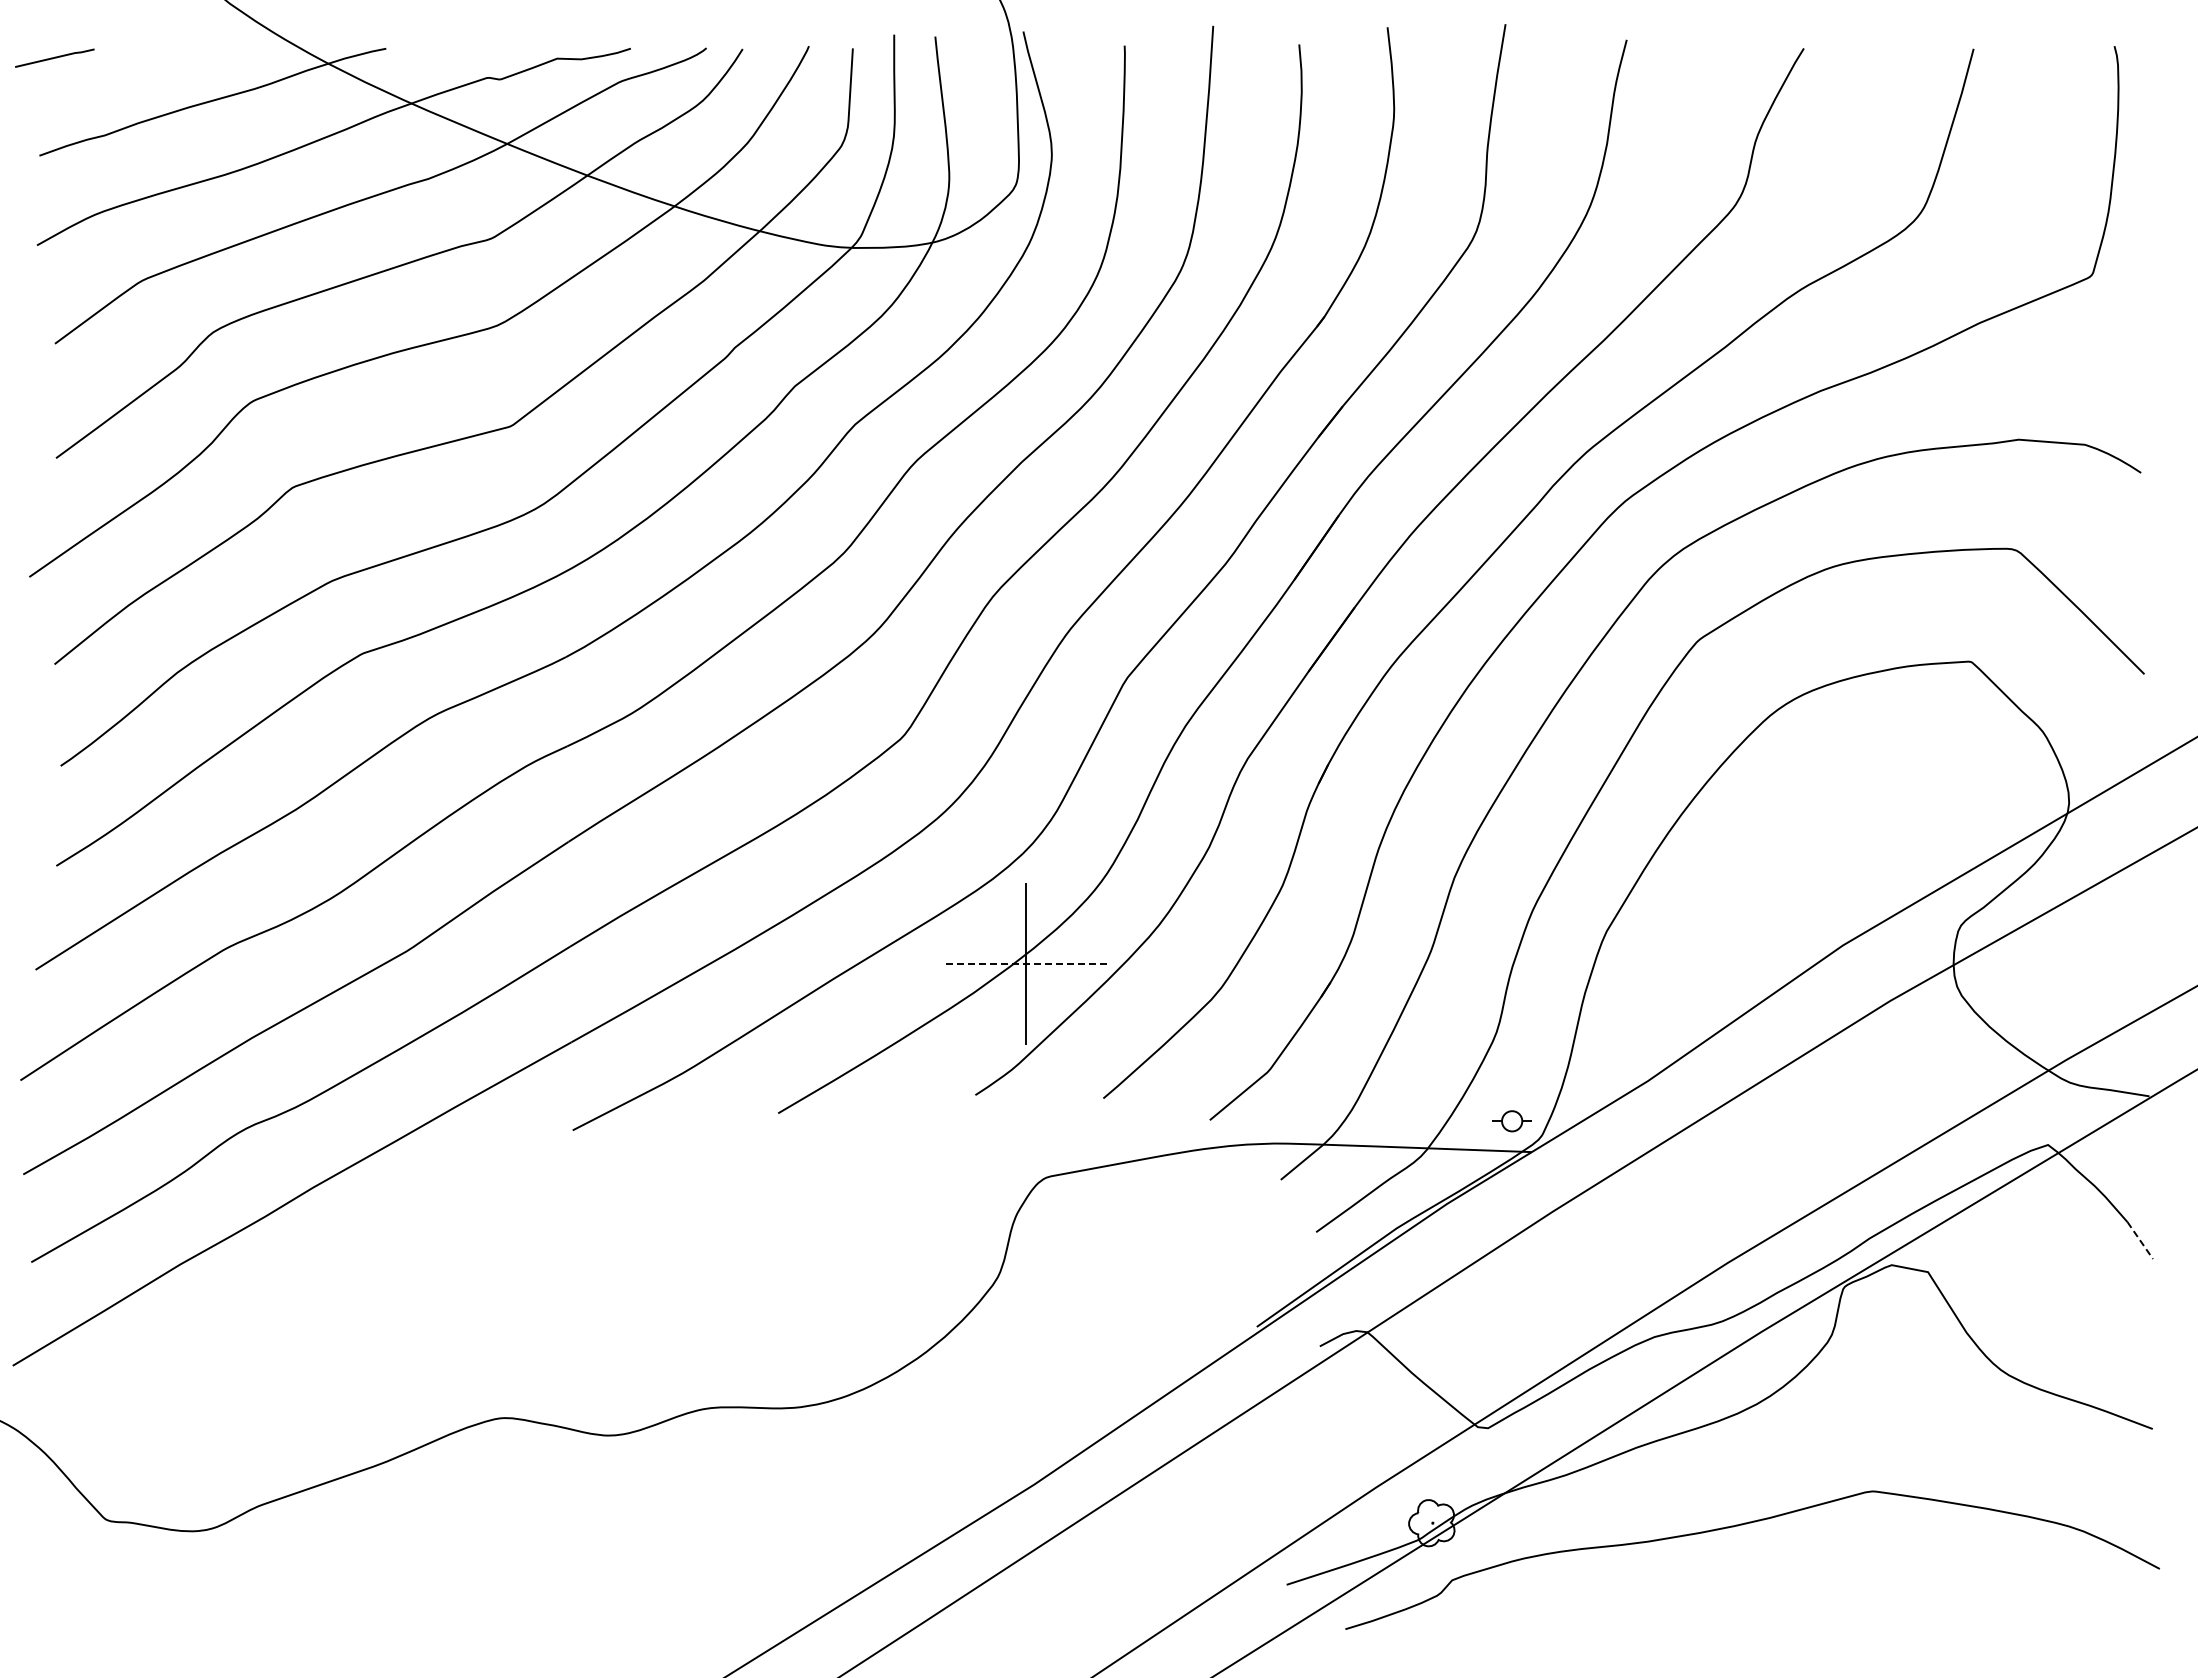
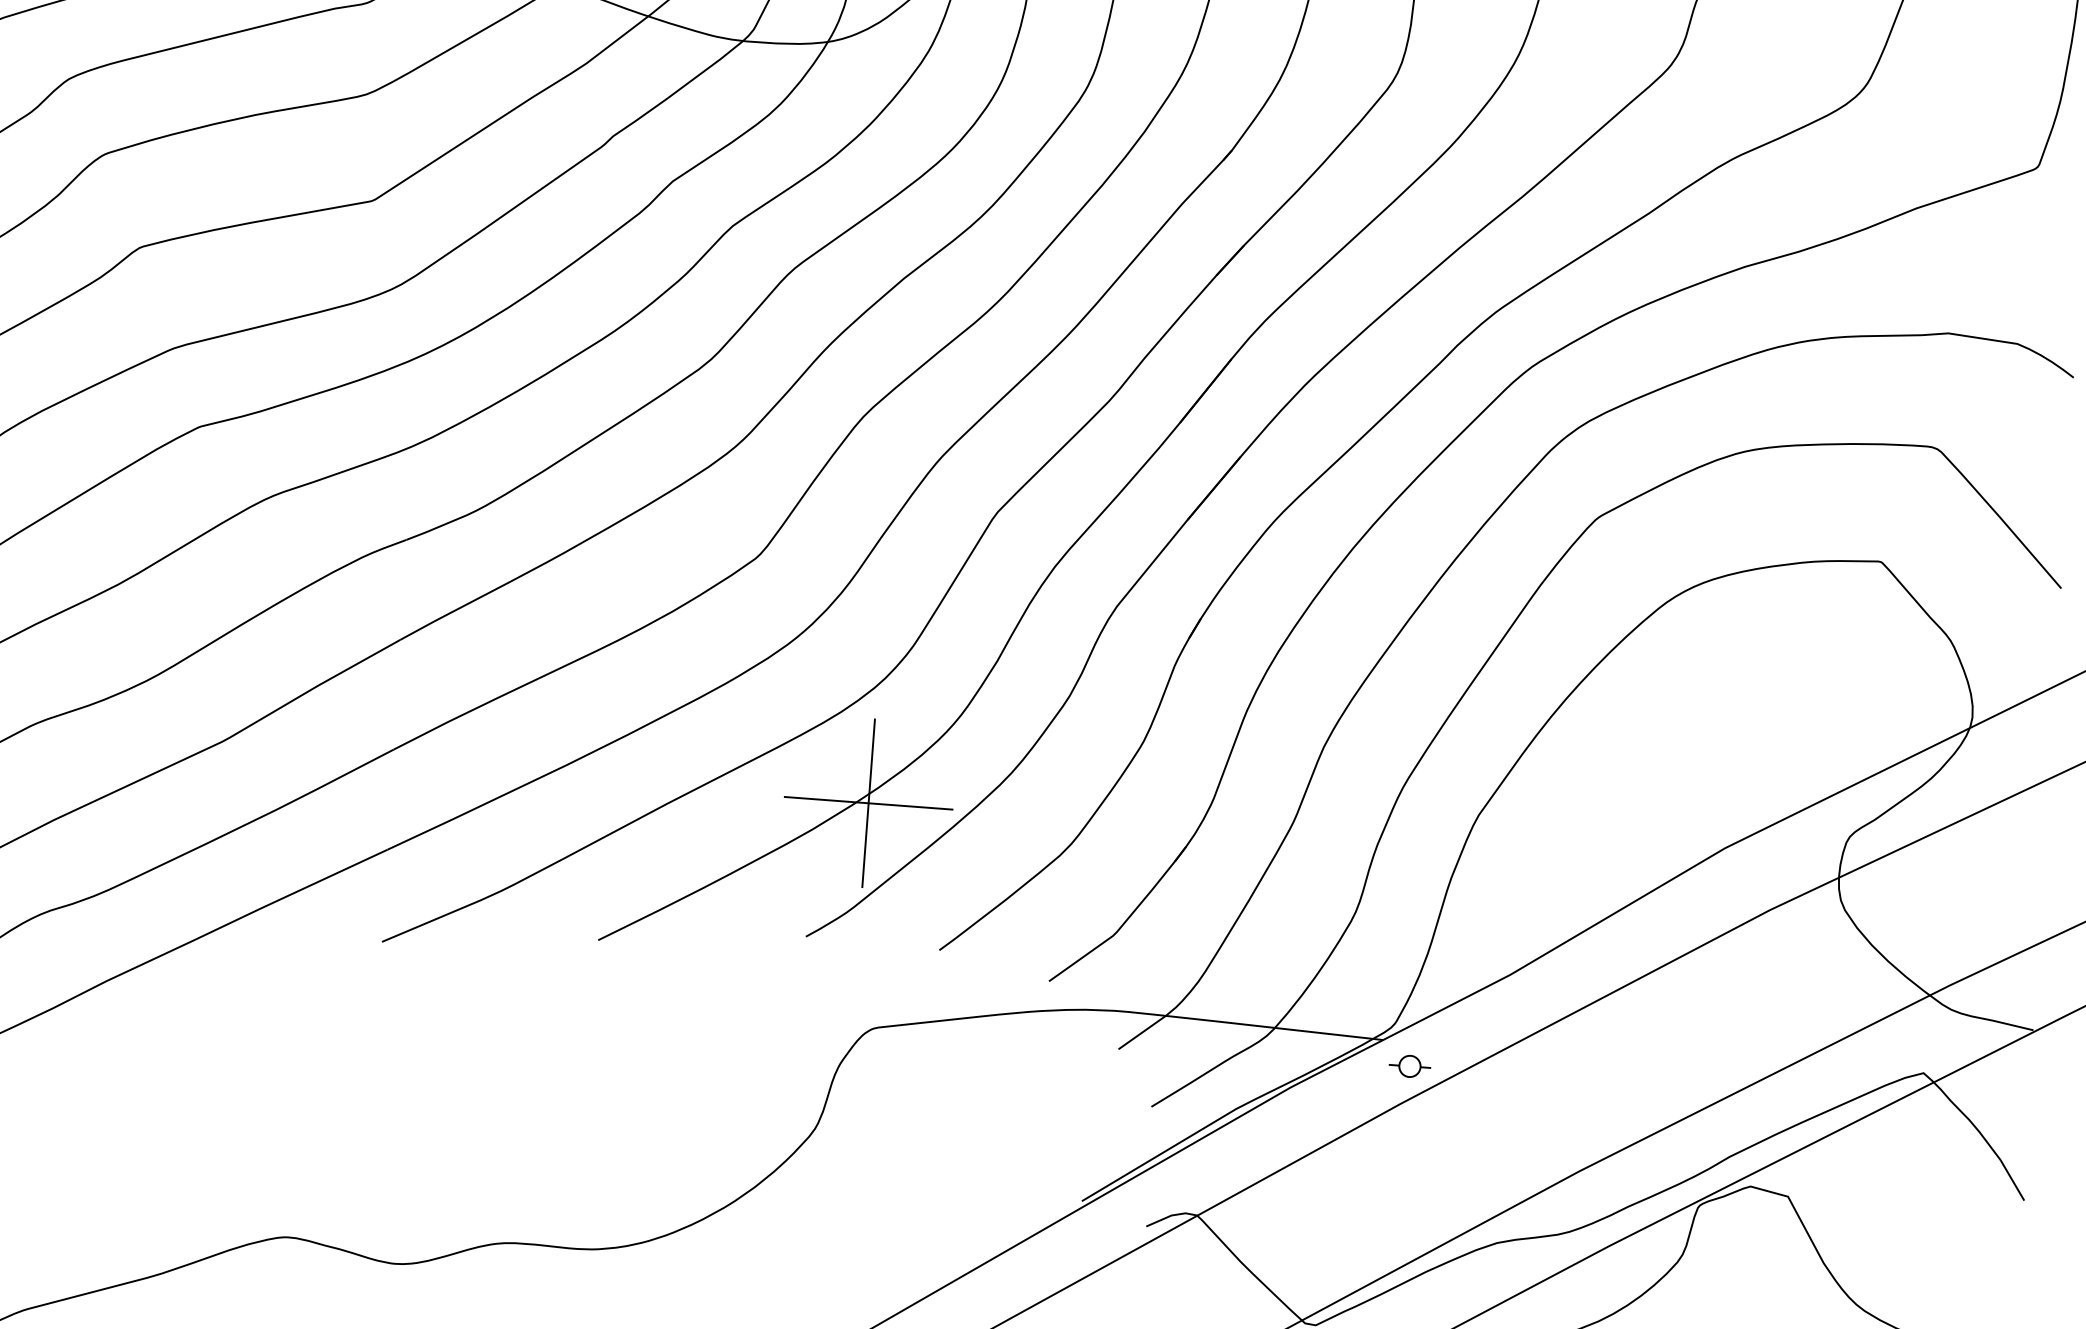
line: (1025, 963) -> (868, 802), dashed -> solid
part: (1511, 1121) -> (1409, 1066), moved
line: (2140, 1240) -> (2012, 1180), dashed -> solid

